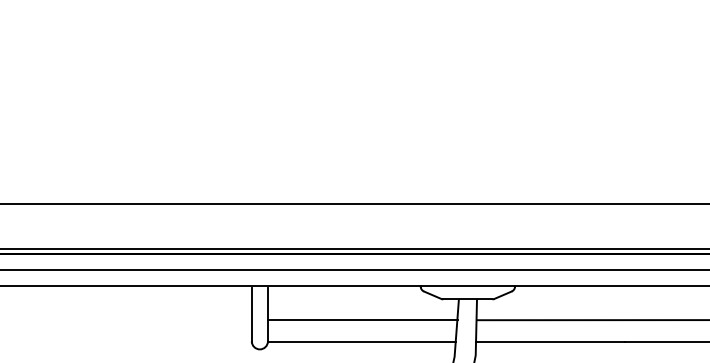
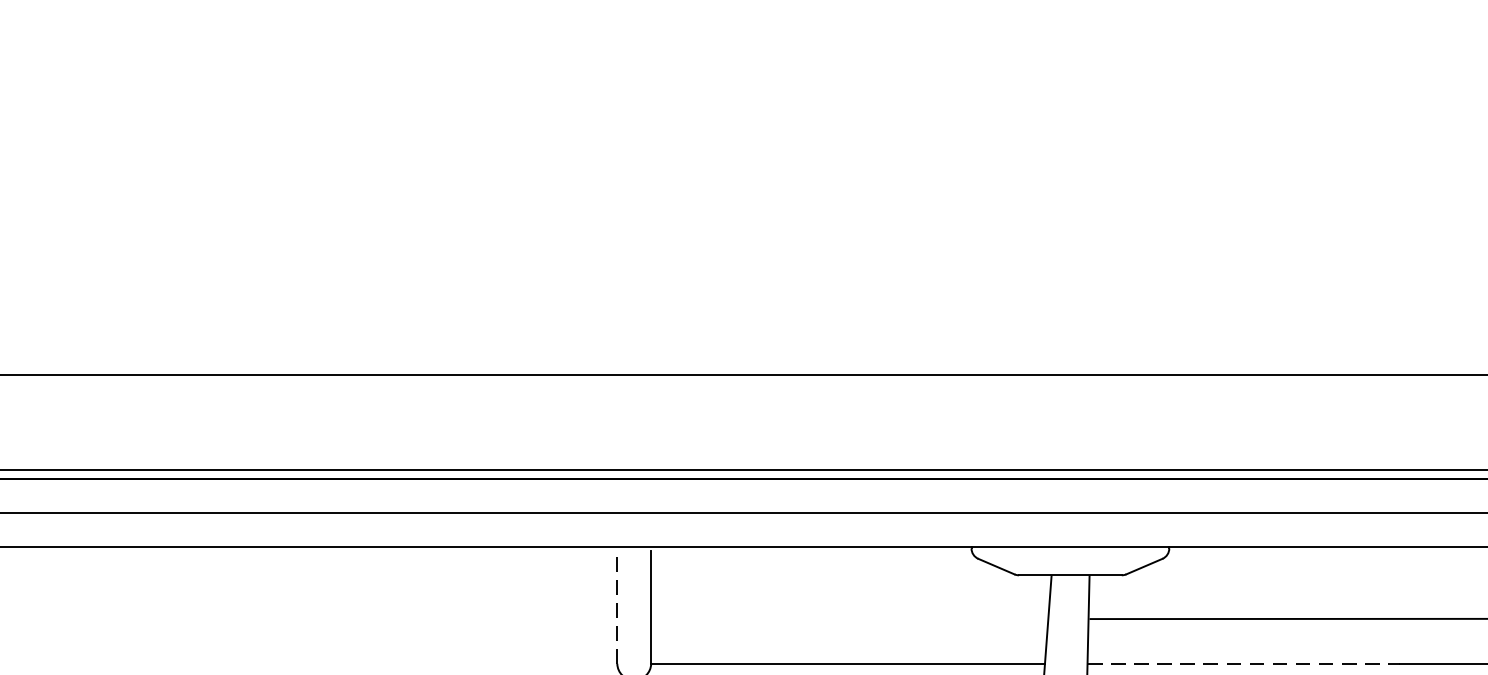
line: (251, 314) -> (616, 607), solid -> dashed
line: (362, 319) -> (849, 617), removed
line: (551, 341) -> (1245, 663), solid -> dashed

